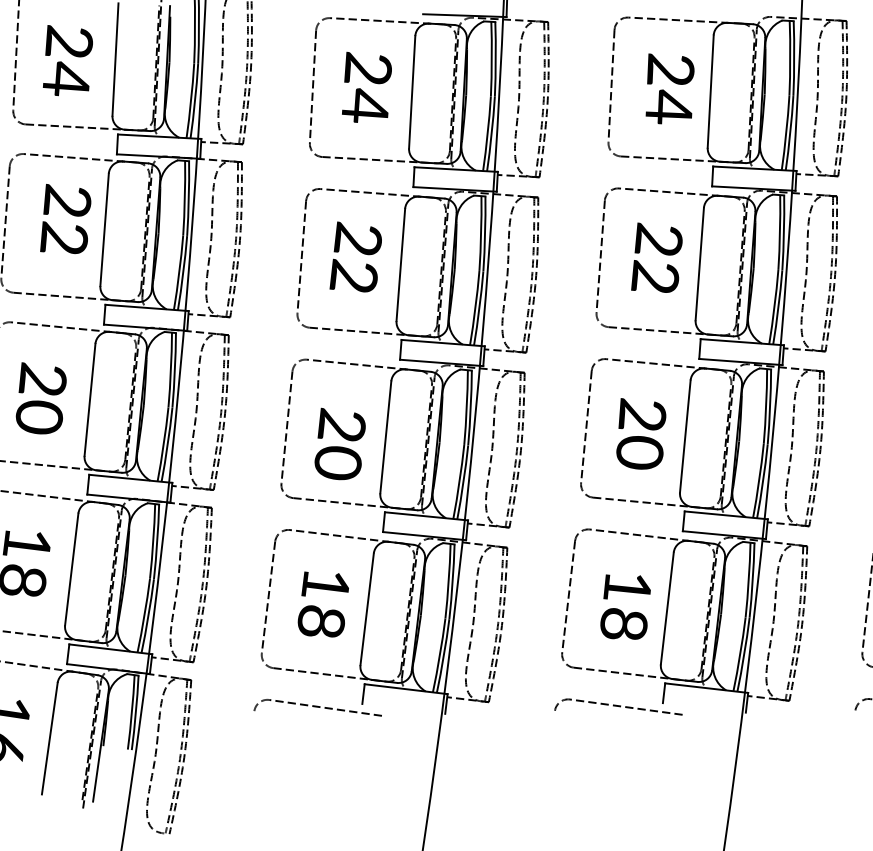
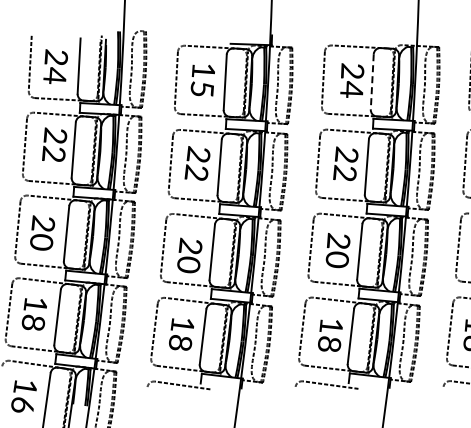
text: (365, 86) -> (202, 79), 24 -> 15
line: (711, 90) -> (372, 81), solid -> dashed

